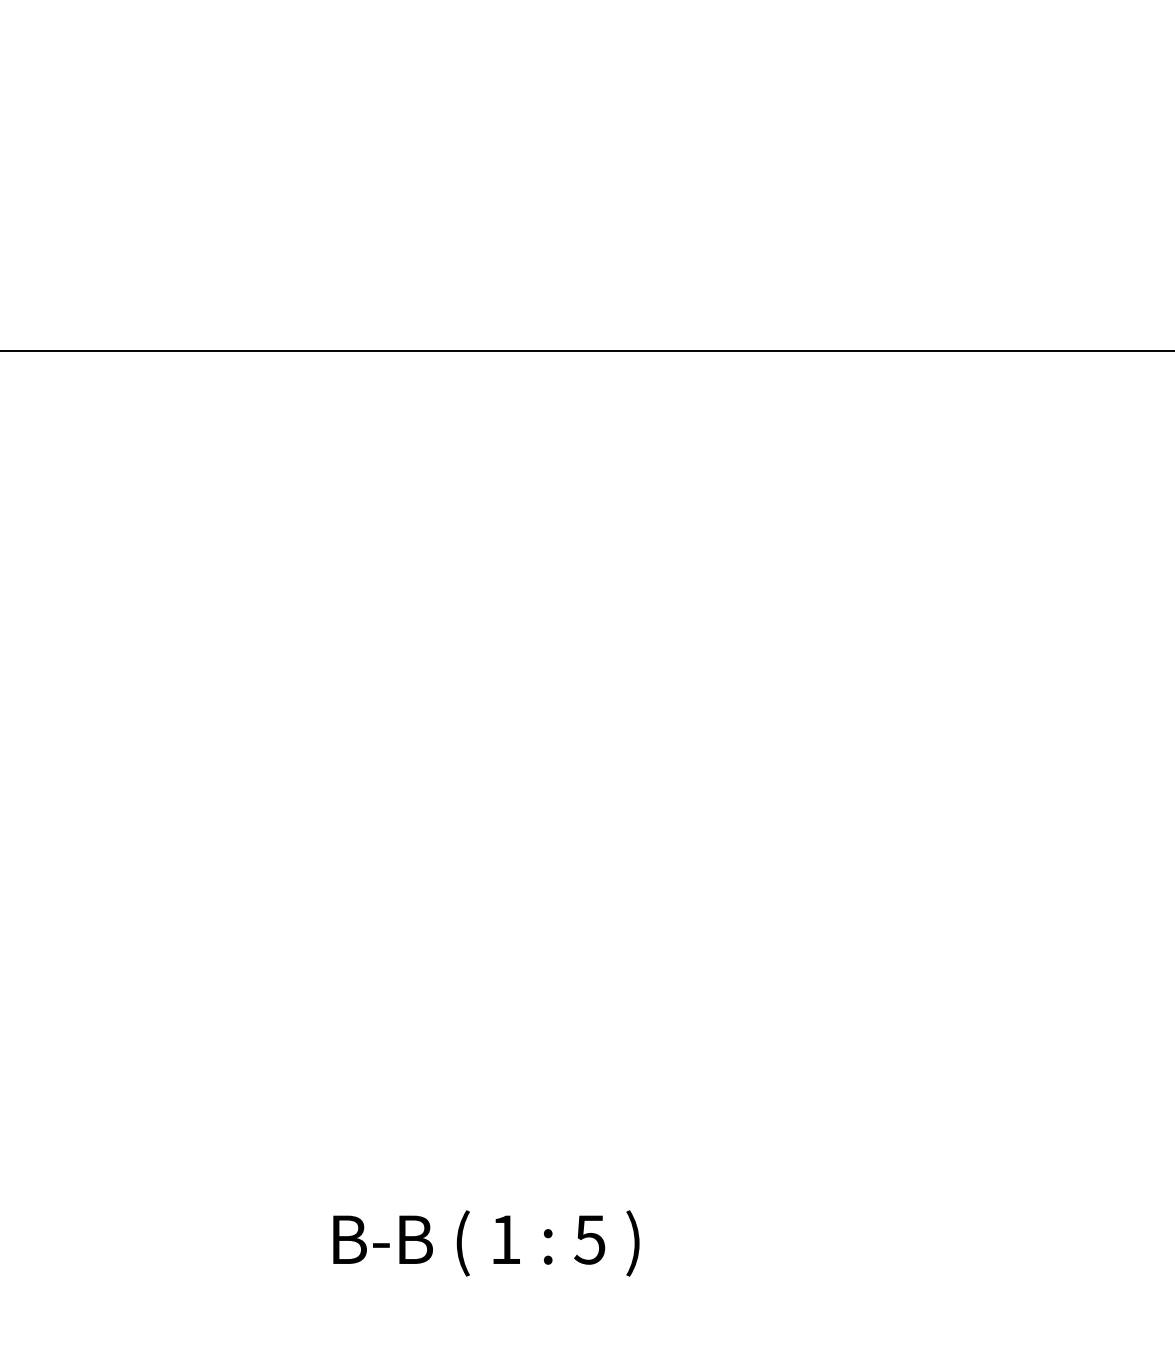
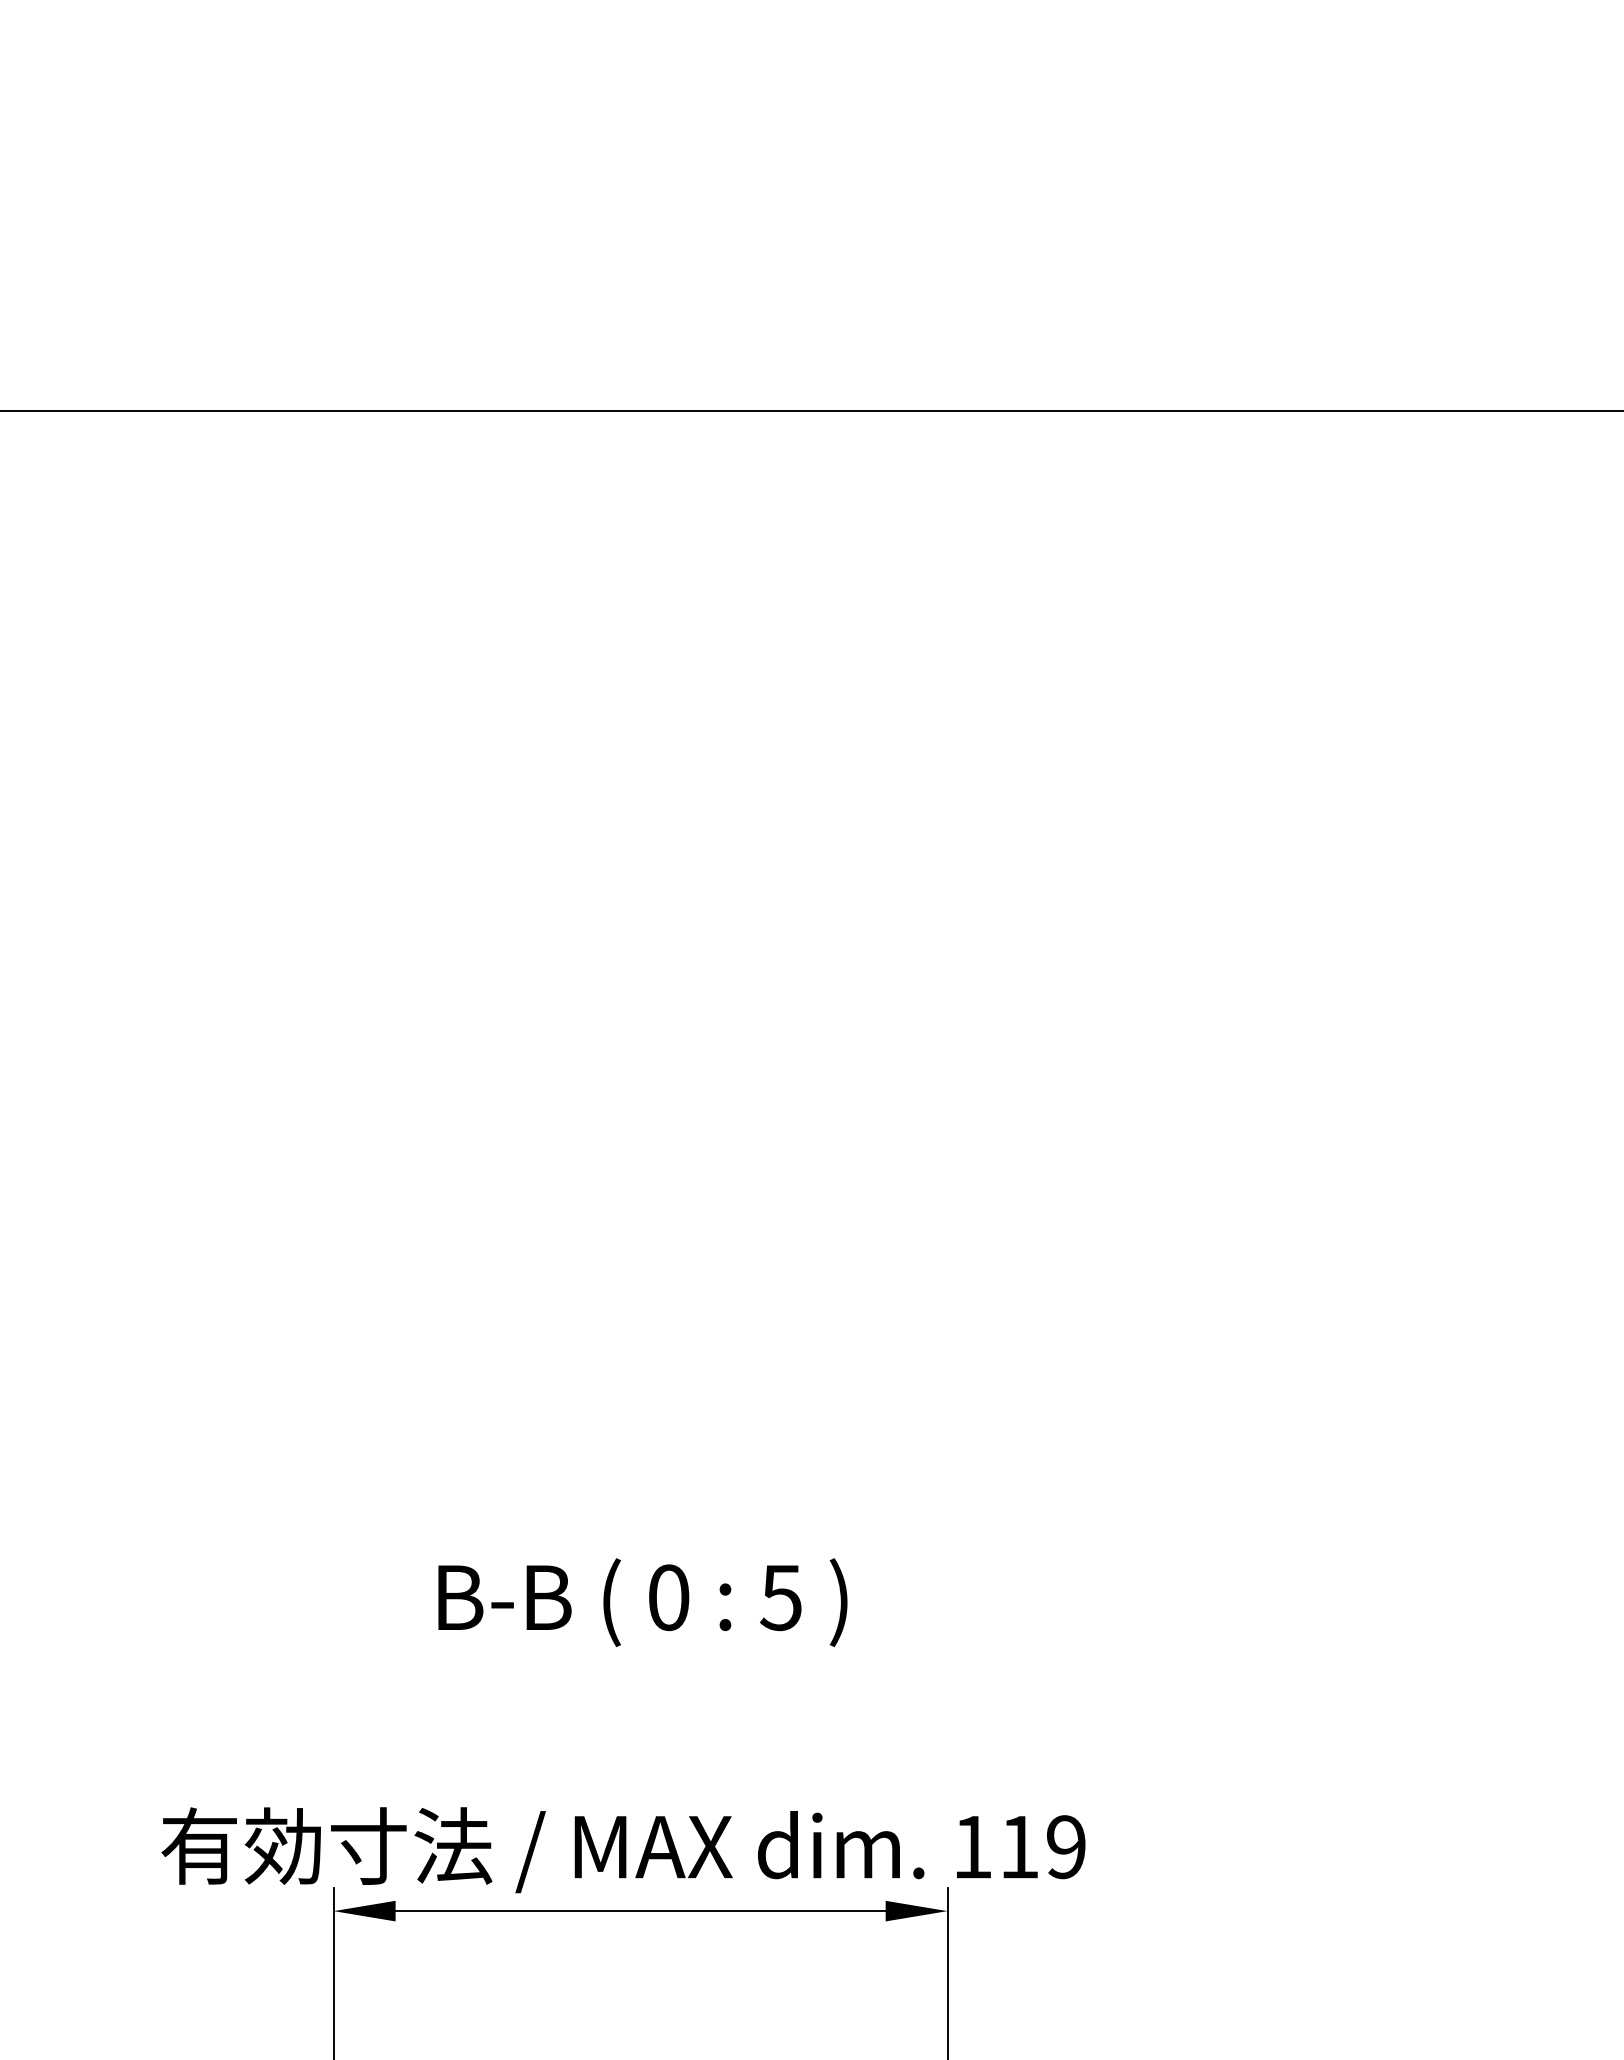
text: (506, 1239) -> (669, 1597), 1 -> 0

